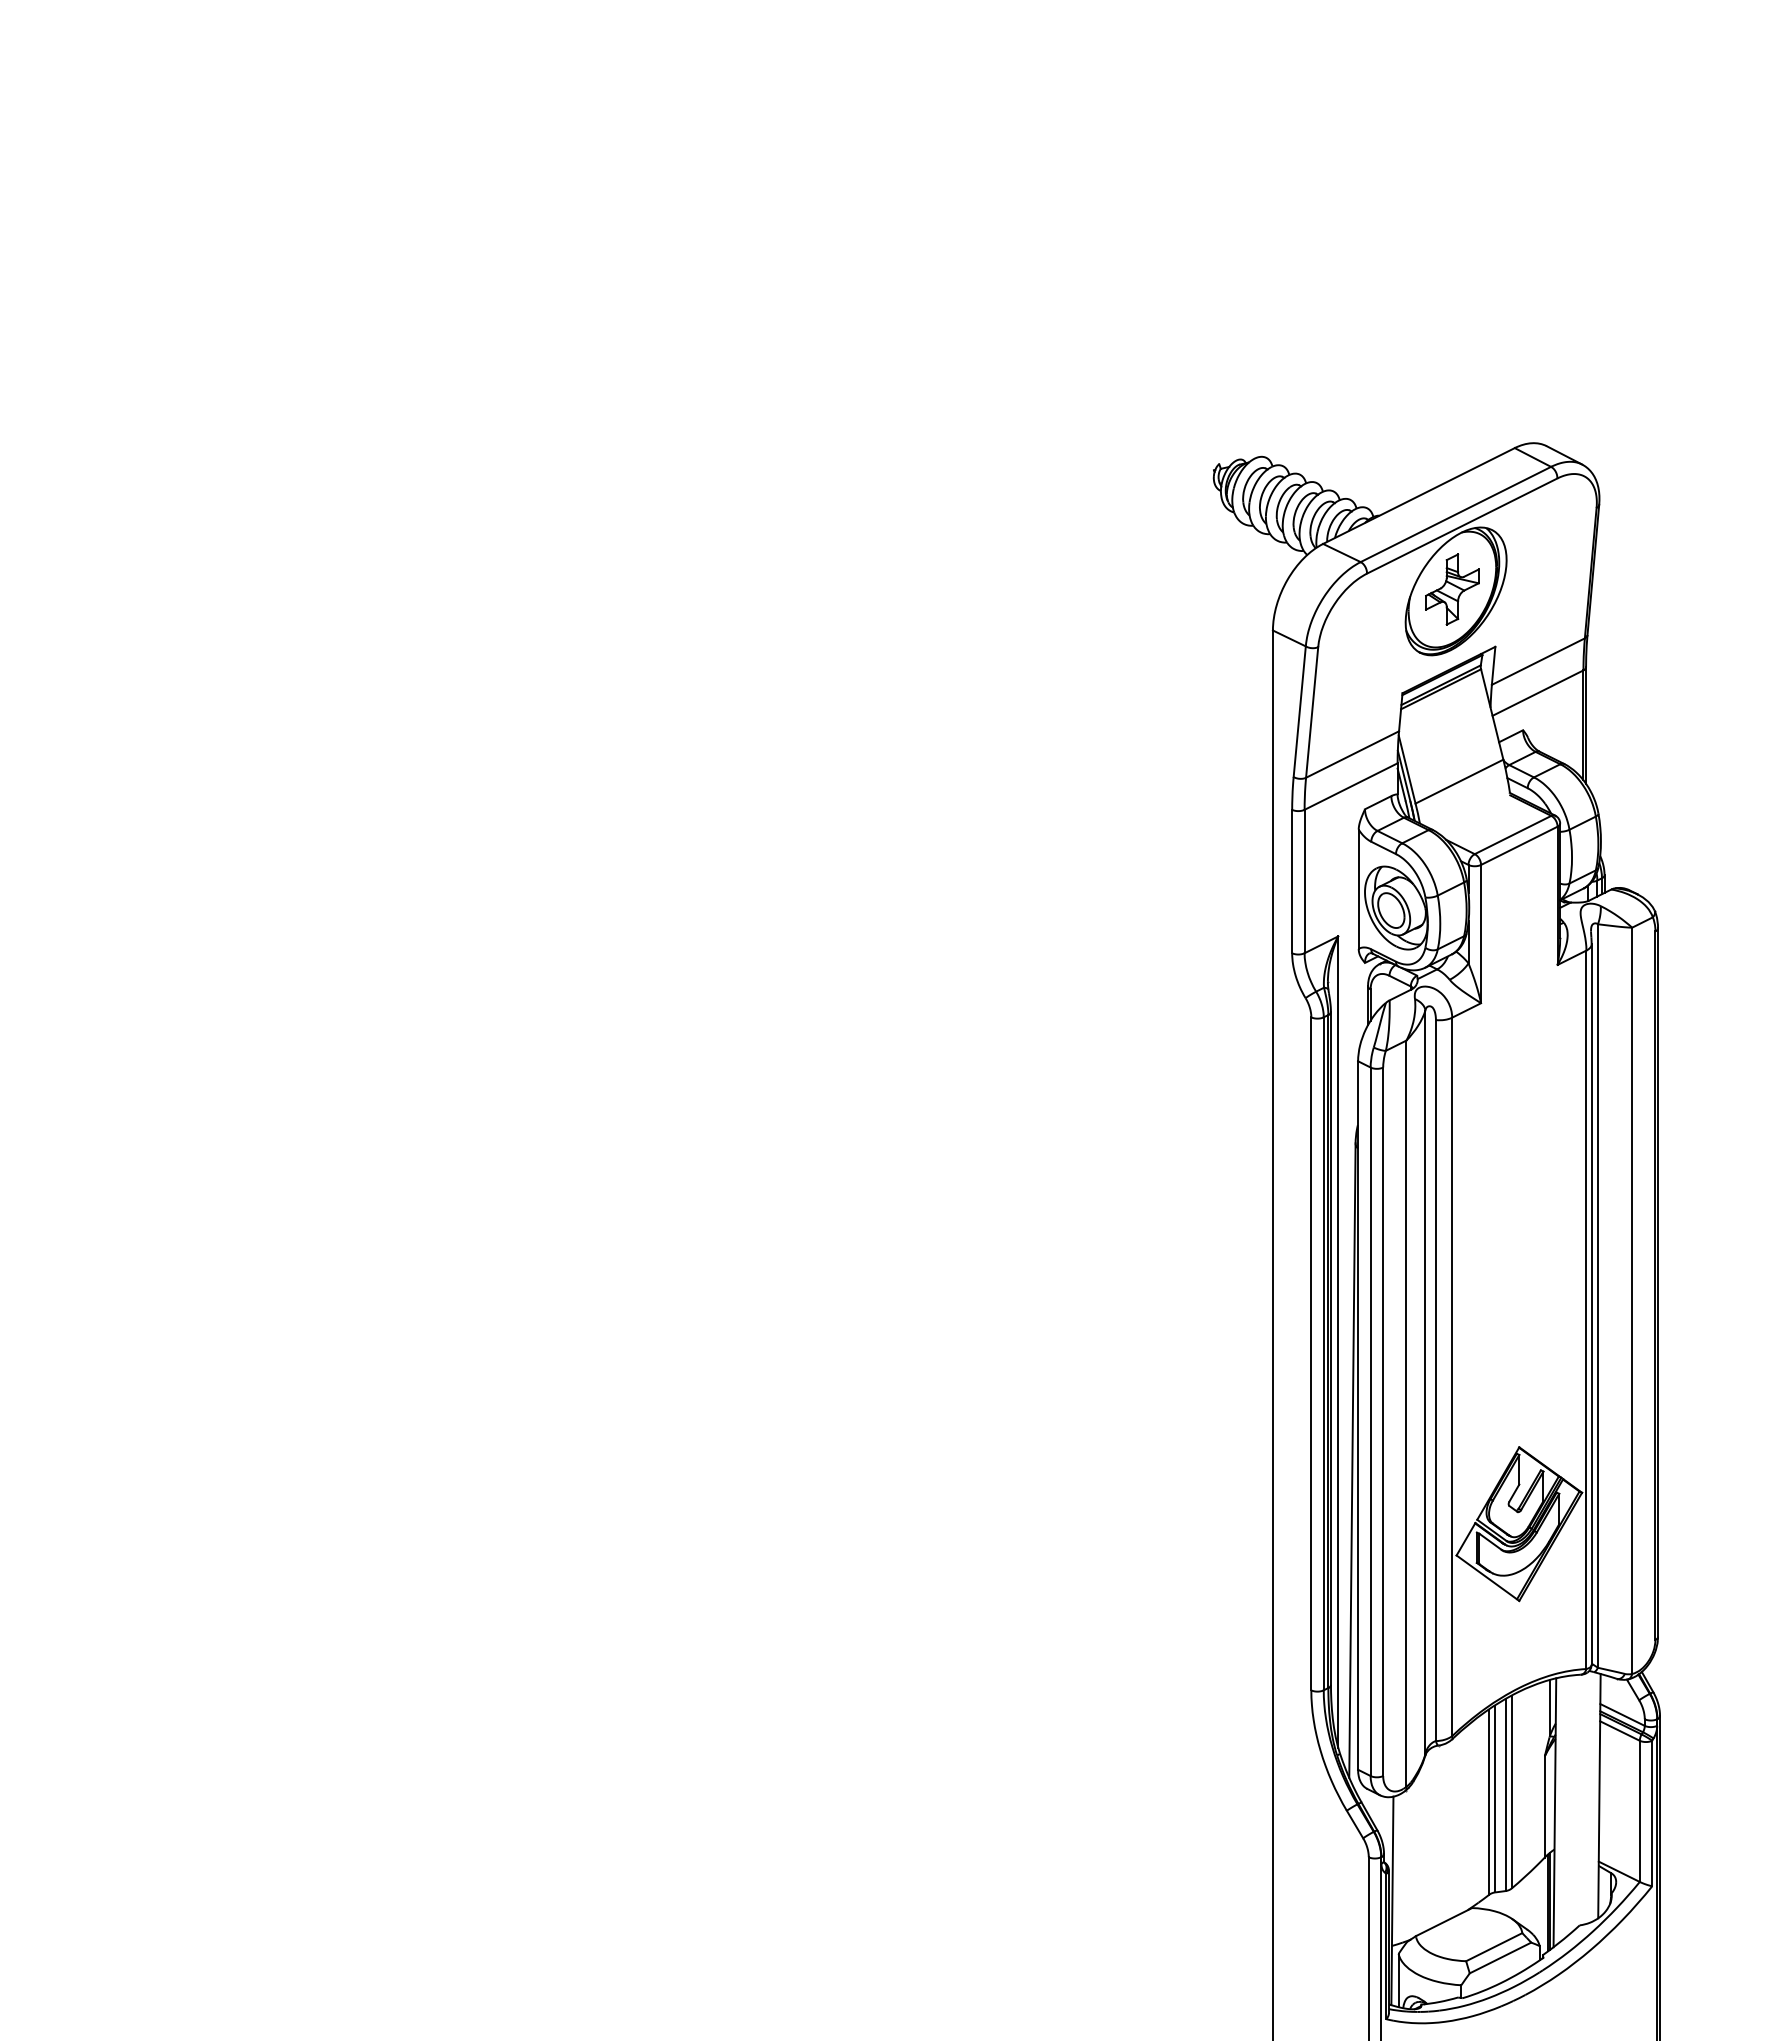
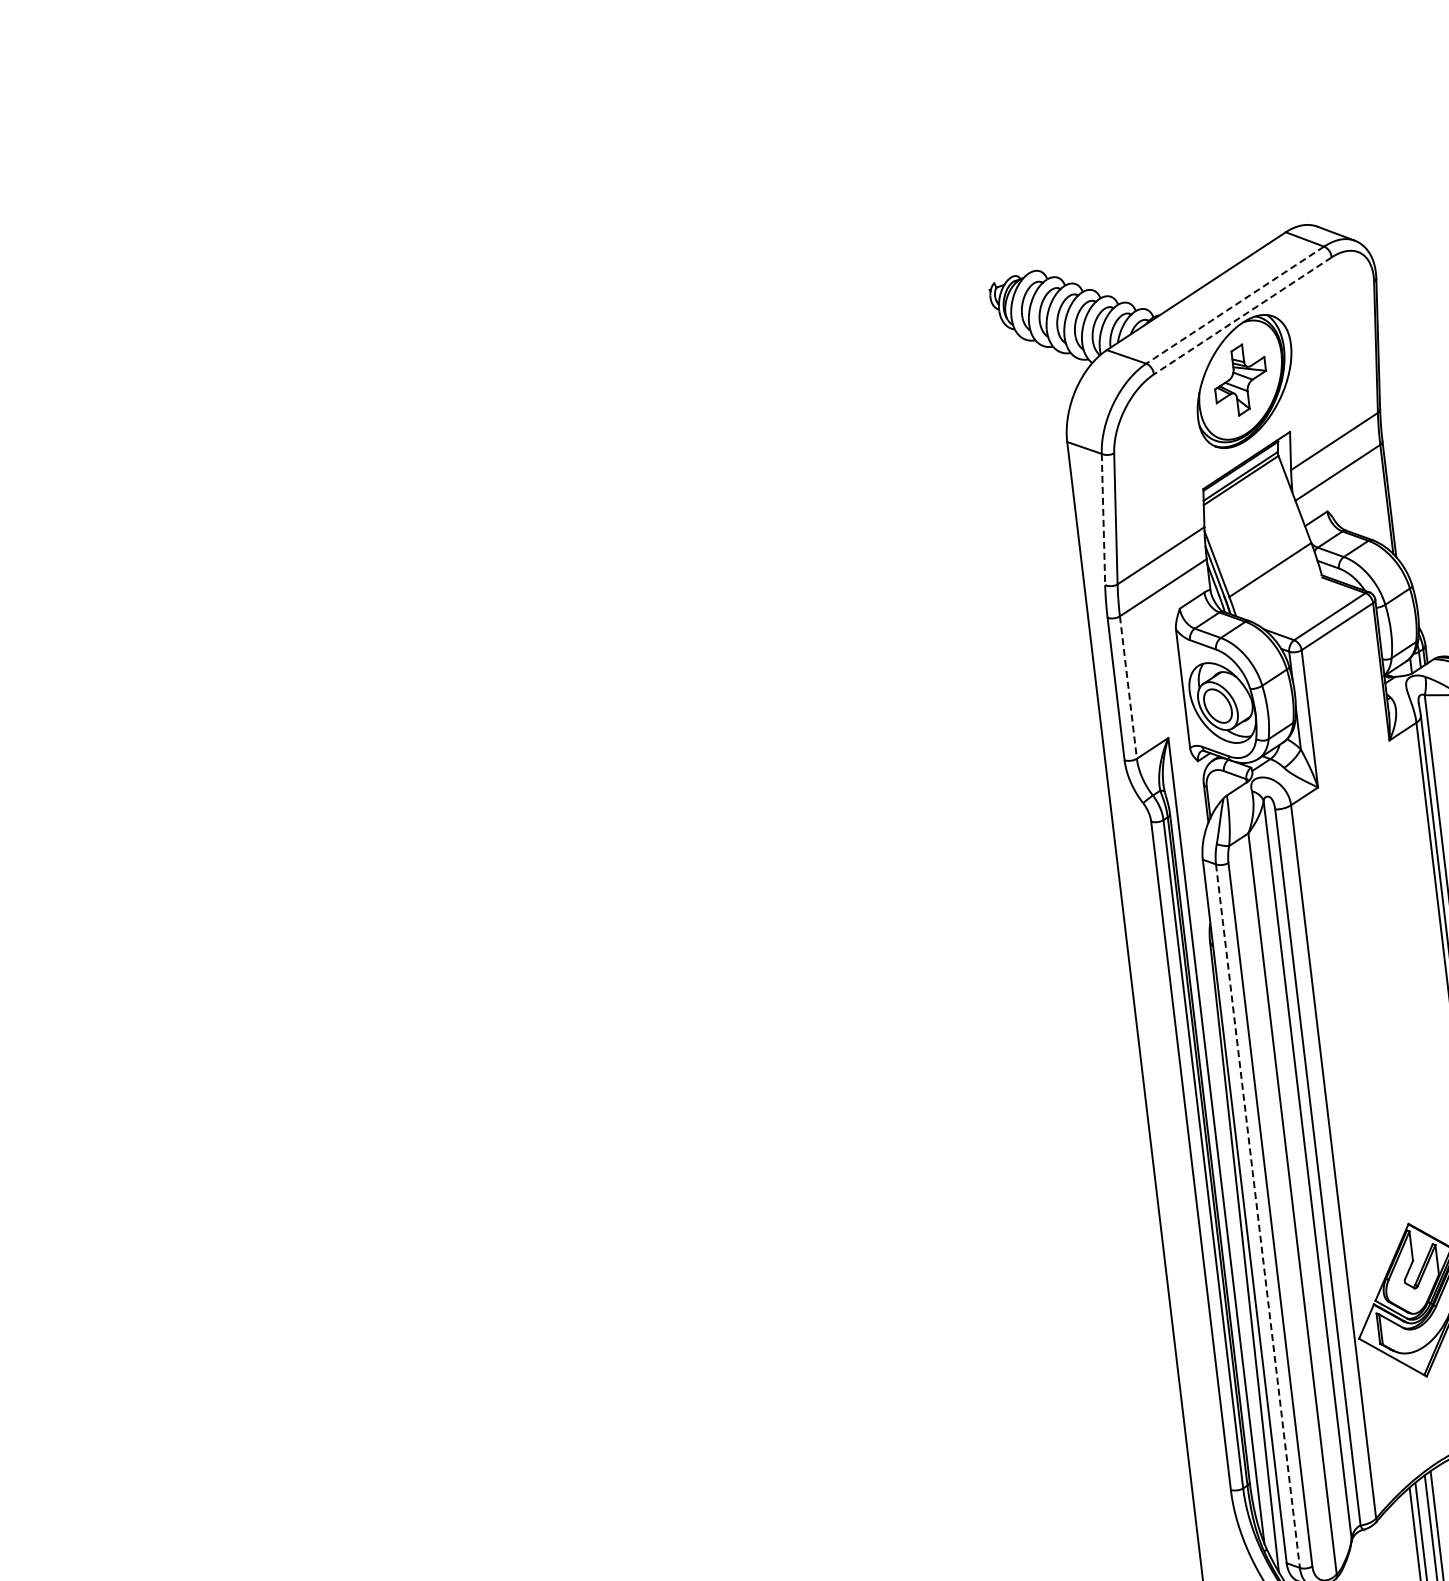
line: (1455, 514) -> (1234, 305), solid -> dashed
line: (1461, 526) -> (1242, 316), solid -> dashed
line: (1299, 711) -> (1103, 519), solid -> dashed
line: (1304, 881) -> (1128, 687), solid -> dashed
line: (1370, 1422) -> (1257, 1216), solid -> dashed

